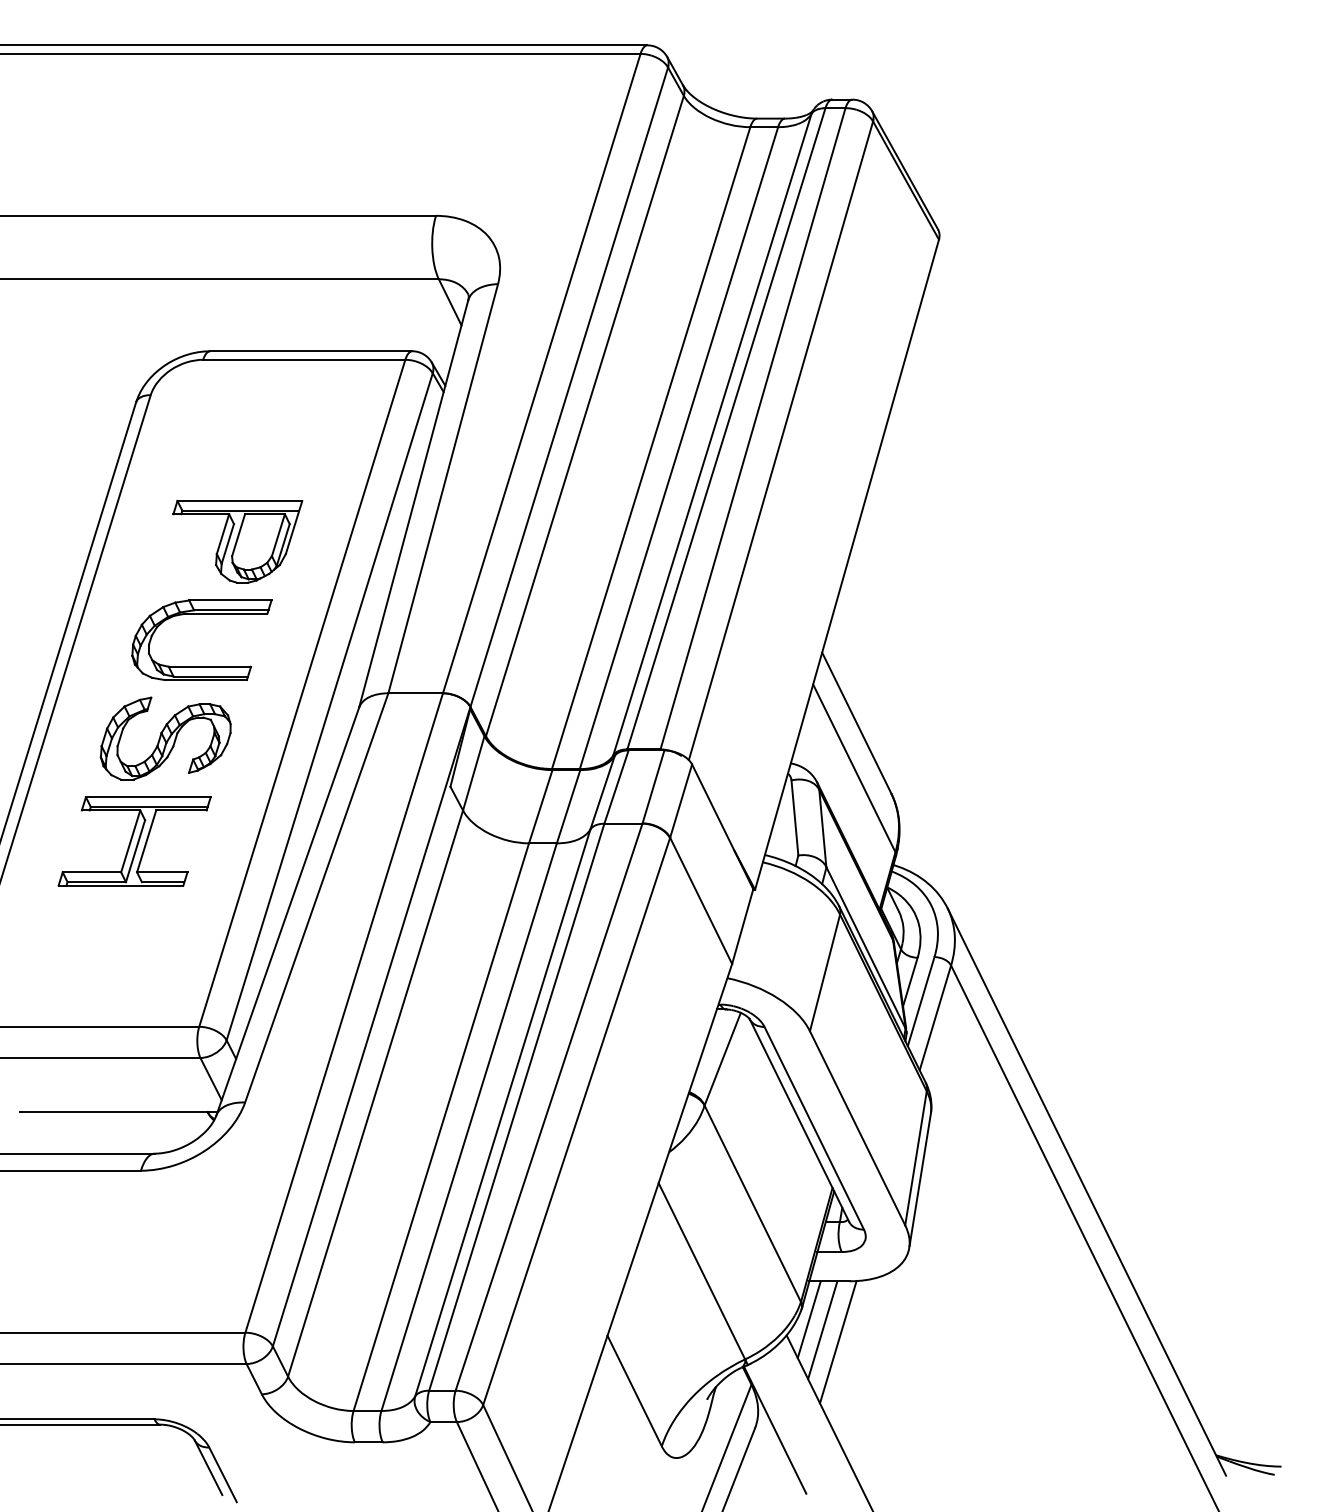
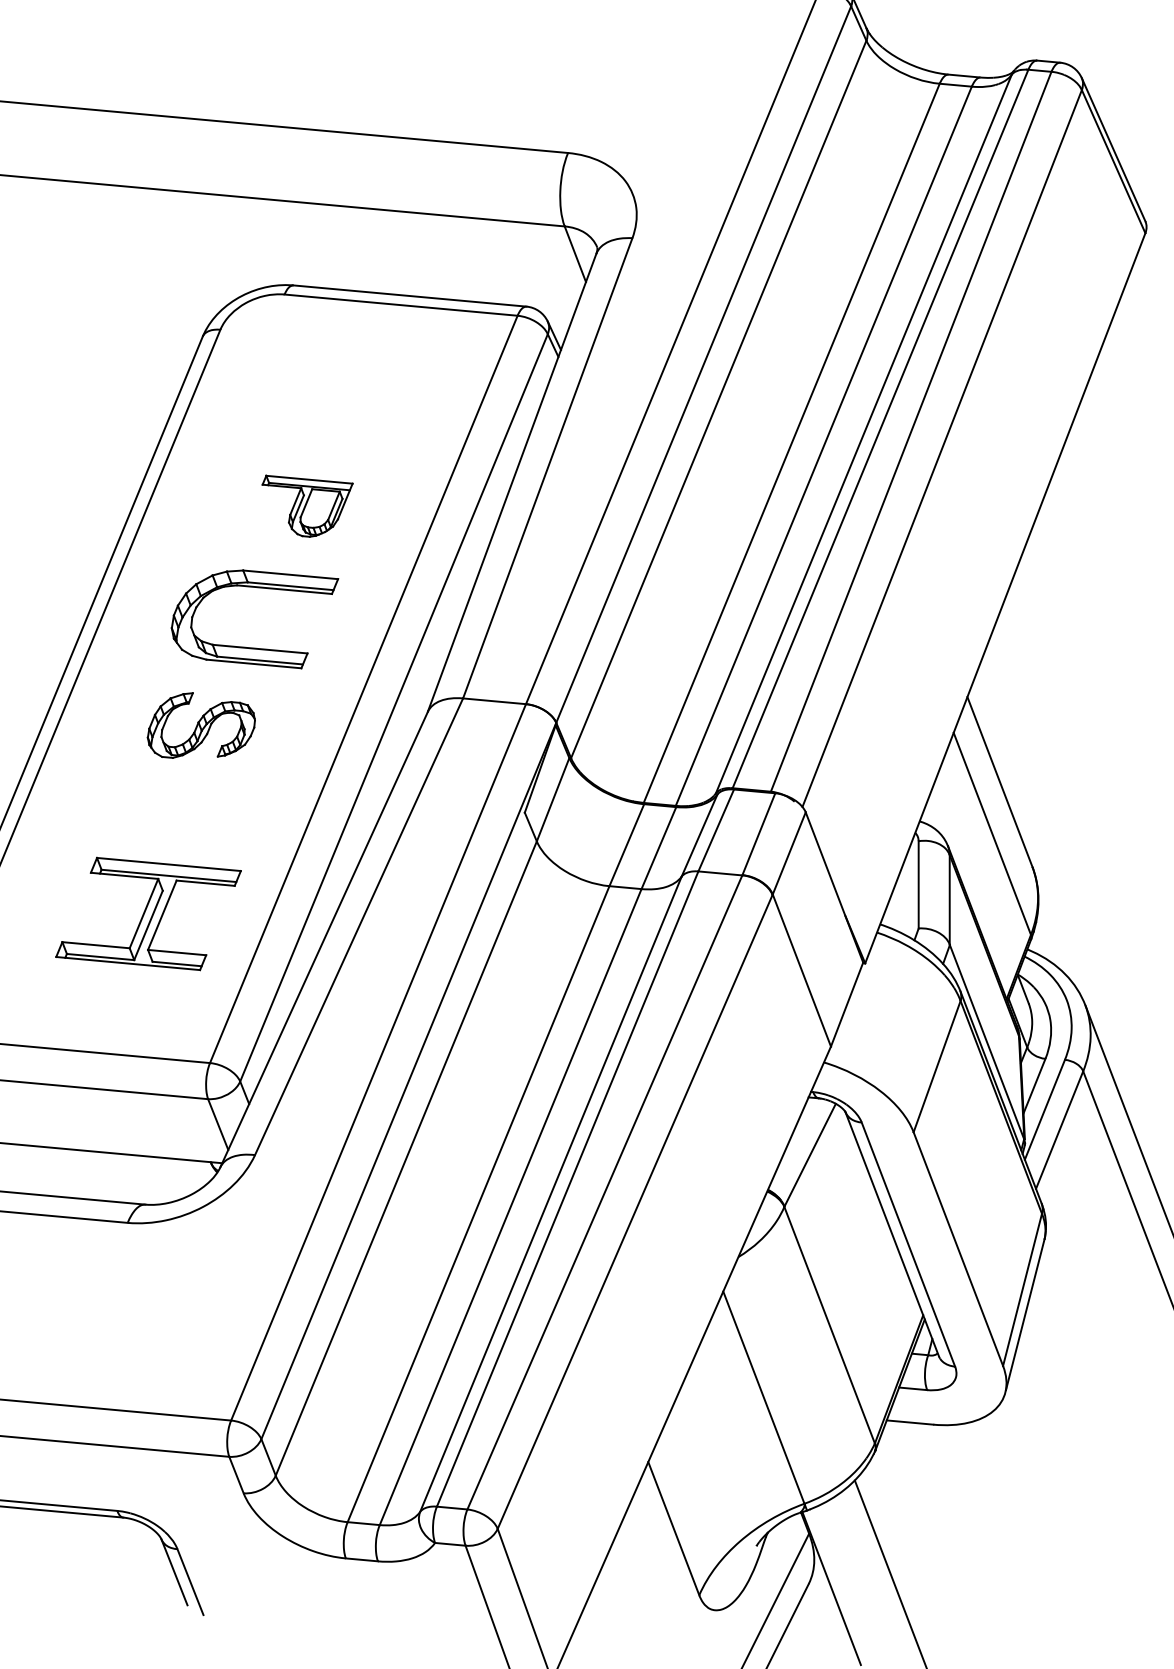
part: (237, 541) -> (305, 507), size x0.6
part: (165, 738) -> (201, 727), size x0.7
part: (134, 841) -> (148, 914), moved
line: (808, 1319) -> (881, 1464), removed
line: (822, 1330) -> (896, 1478), removed
line: (837, 1342) -> (912, 1493), removed

